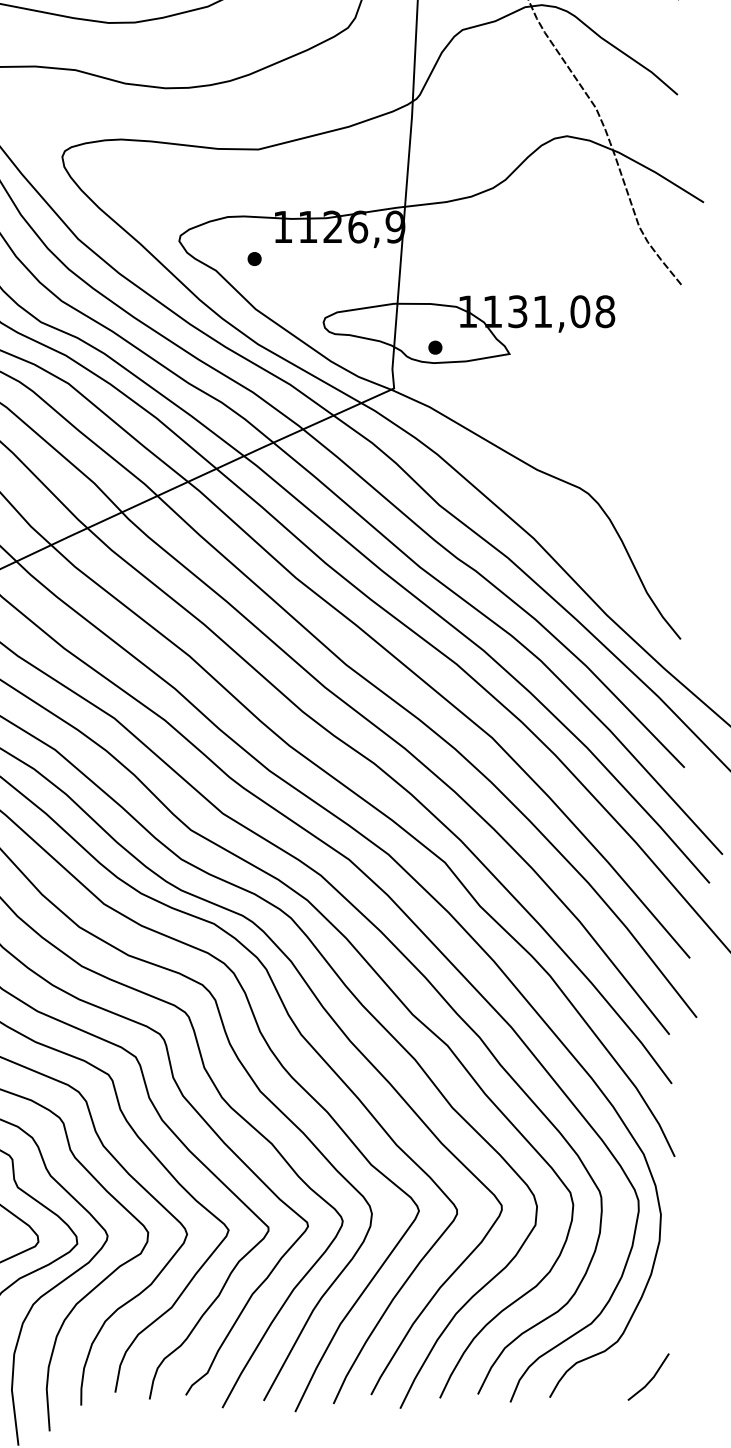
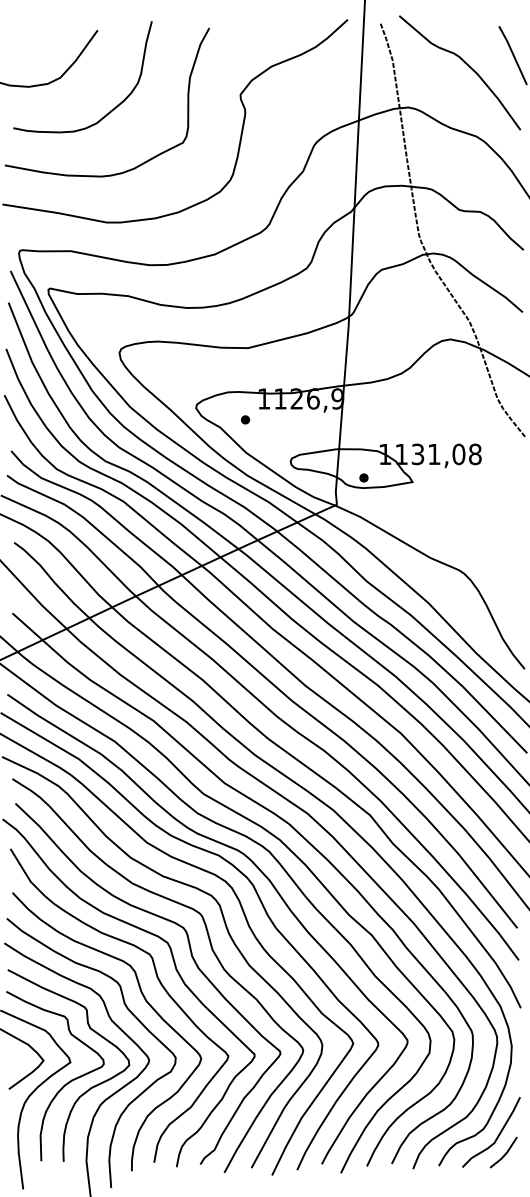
curve: (639, 1351) -> (497, 1135), added

